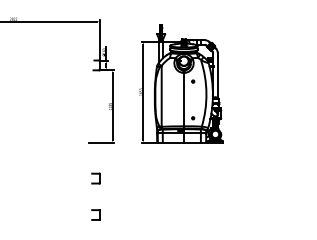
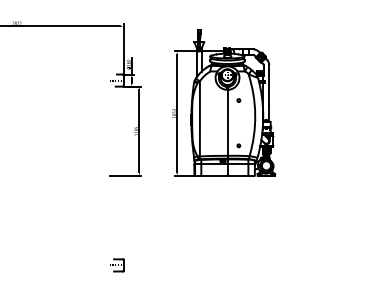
part: (94, 178) -> (117, 220), removed

